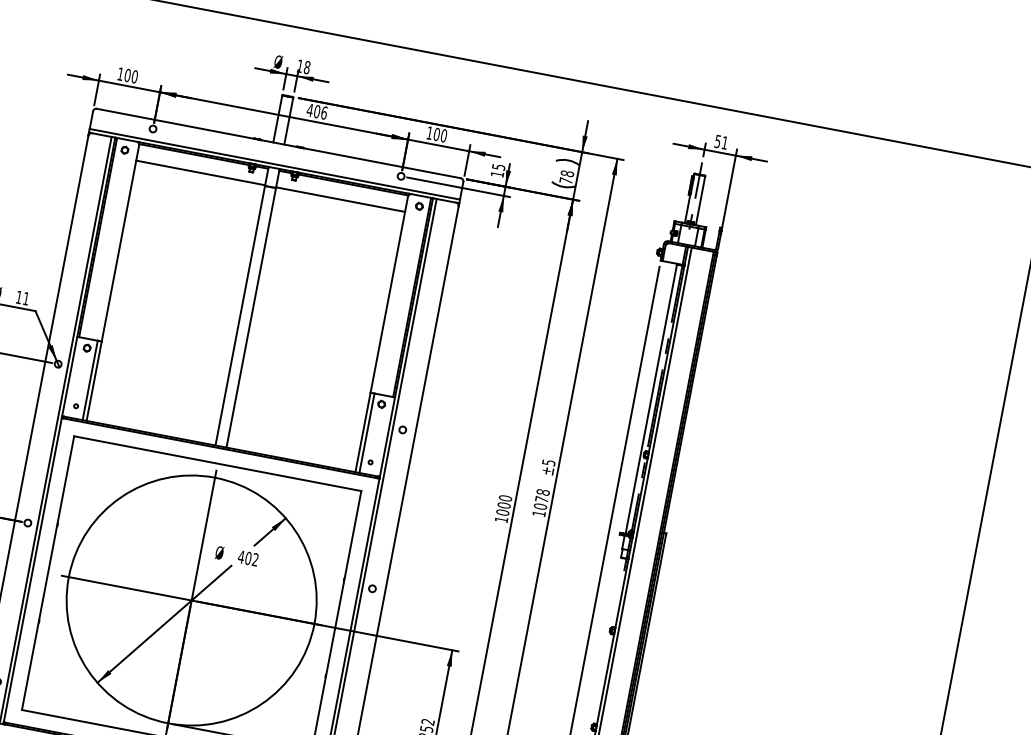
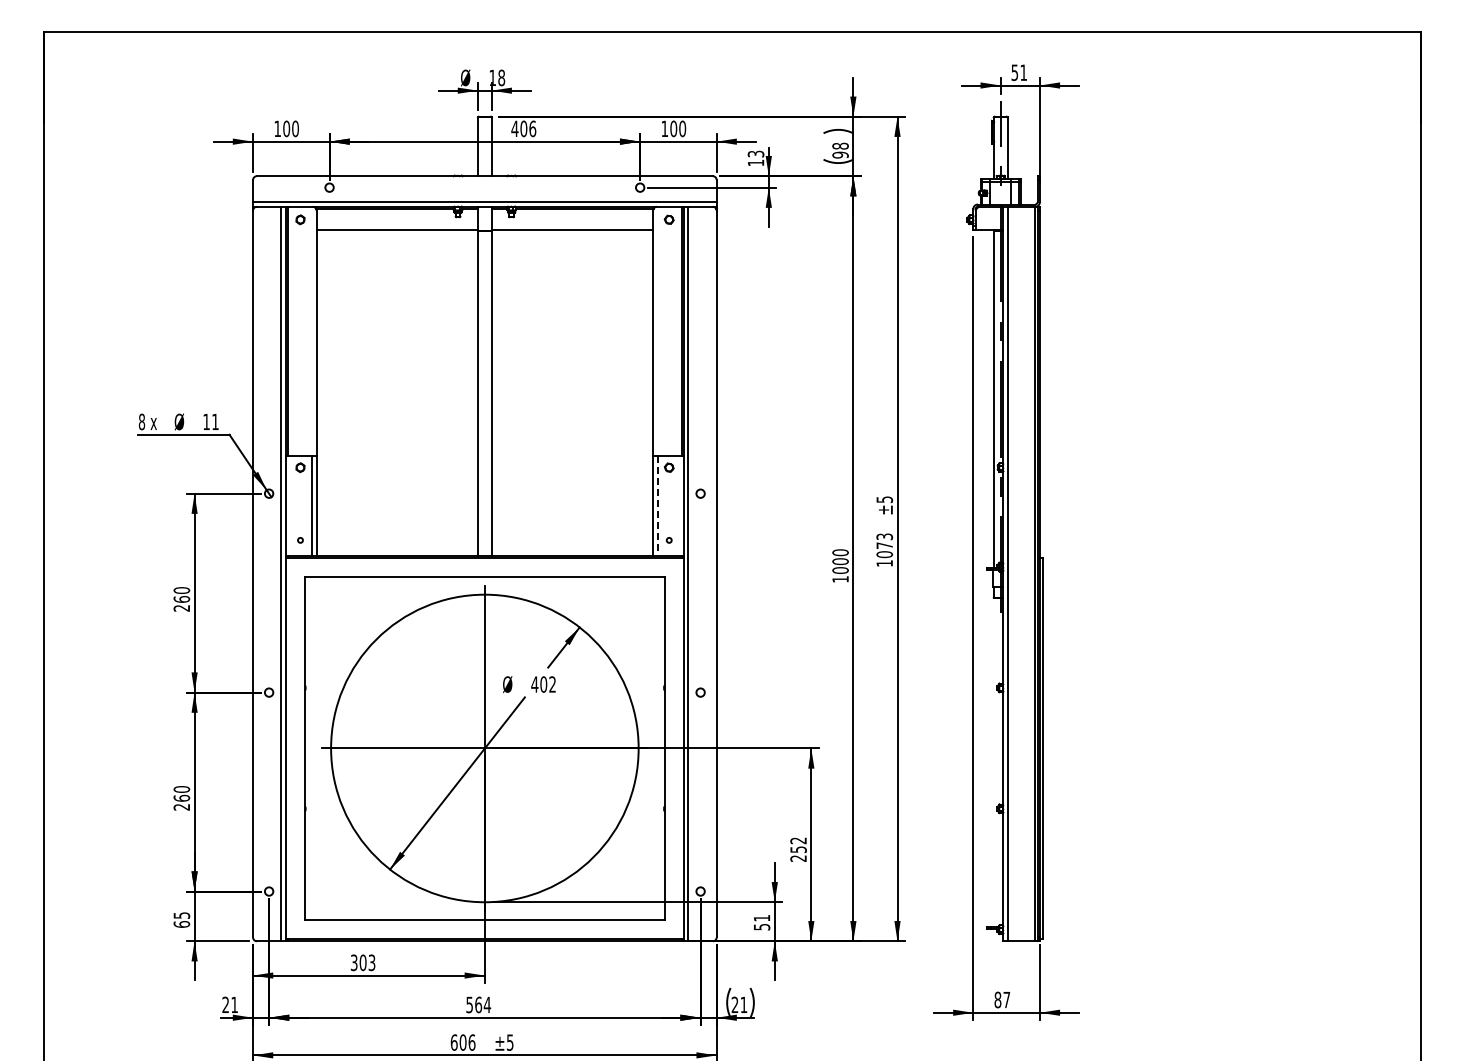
text: (498, 166) -> (755, 153), 15 -> 13
text: (566, 180) -> (840, 154), 78 -> 98
line: (367, 432) -> (658, 505), solid -> dashed
text: (543, 492) -> (884, 536), 1078 -> 1073

